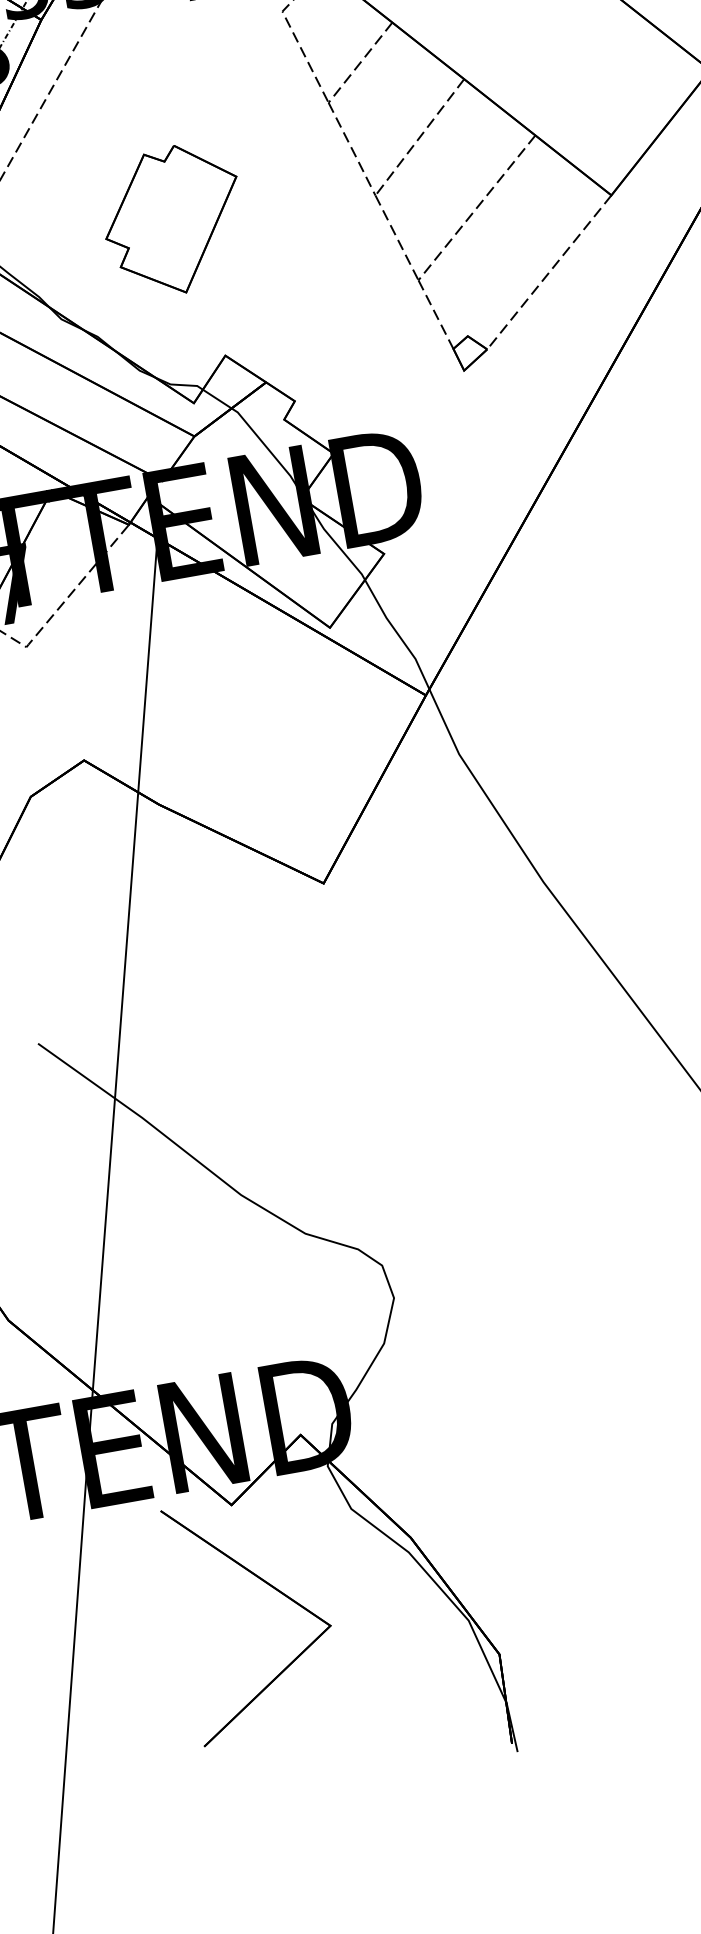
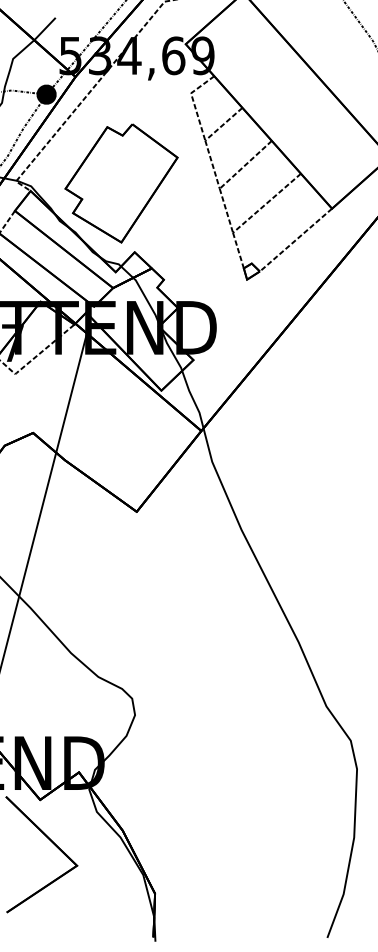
part: (173, 220) -> (121, 183), size x1.67

